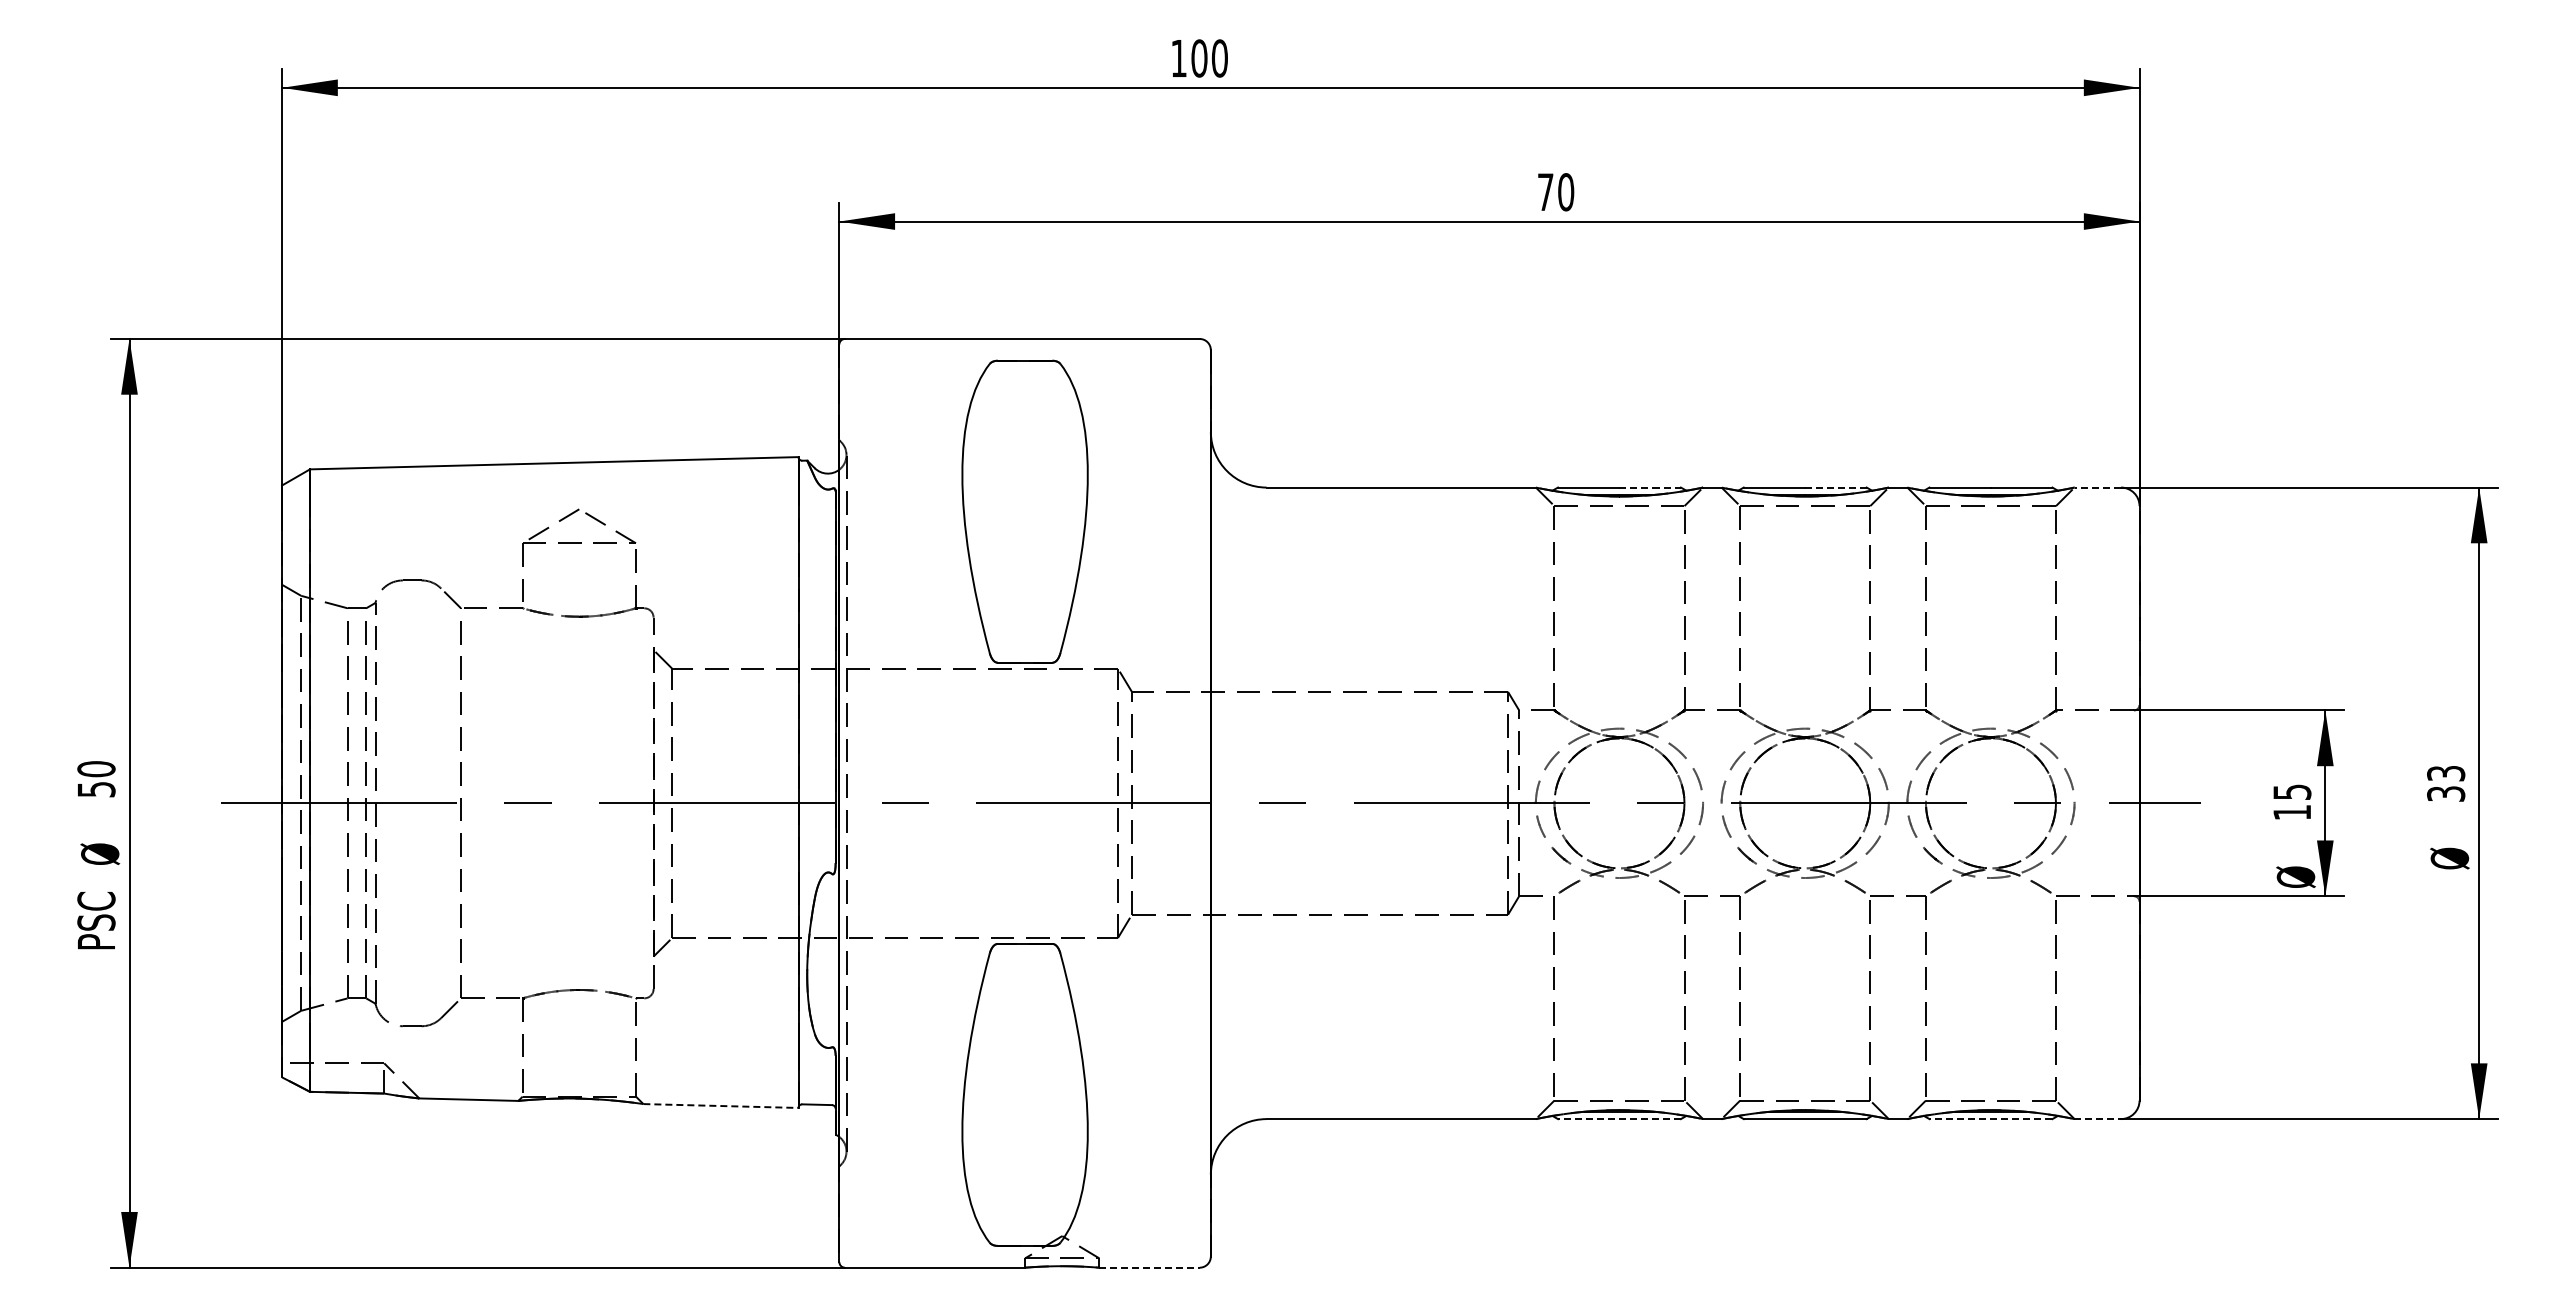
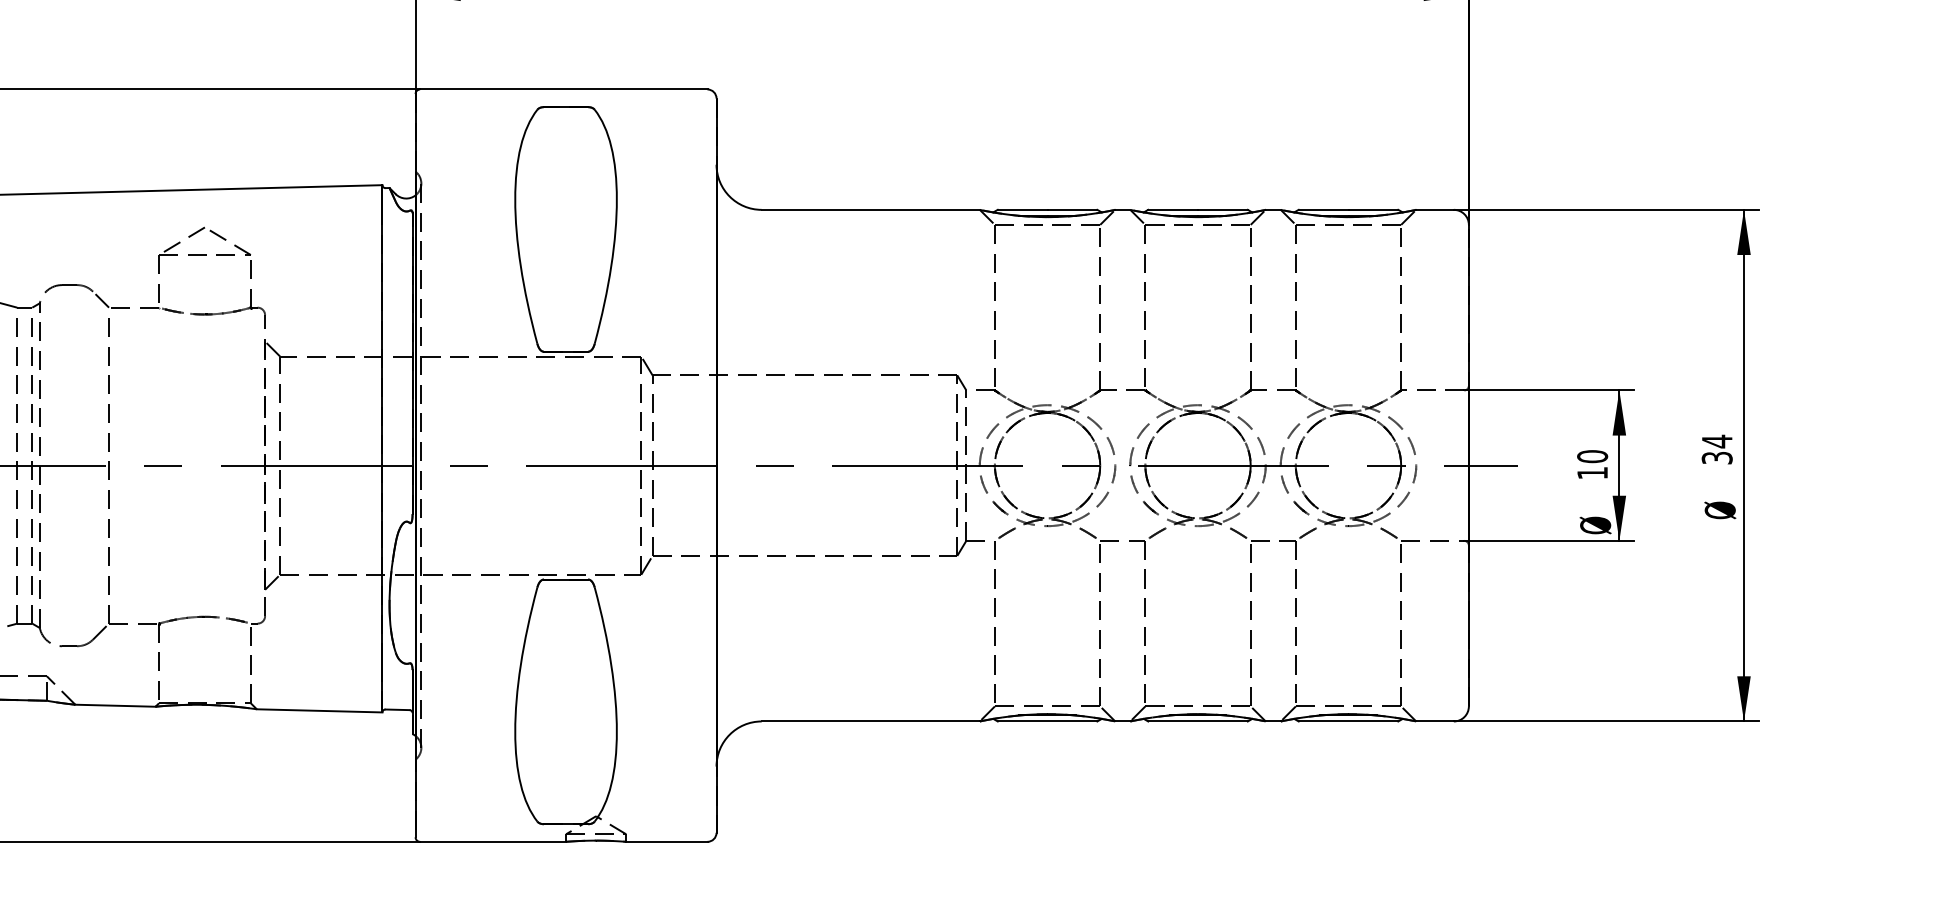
line: (1650, 487) -> (1072, 209), dashed -> solid
line: (1835, 487) -> (1222, 209), dashed -> solid
line: (2097, 487) -> (1434, 209), dashed -> solid
text: (2446, 773) -> (1717, 441), 33 -> 34
text: (2292, 792) -> (1592, 456), 15 -> 10
line: (720, 1106) -> (319, 711), dashed -> solid
line: (1618, 1119) -> (1046, 721), dashed -> solid
line: (1990, 1119) -> (1348, 721), dashed -> solid
line: (2098, 1119) -> (1435, 721), dashed -> solid
line: (1149, 1267) -> (666, 841), dashed -> solid

